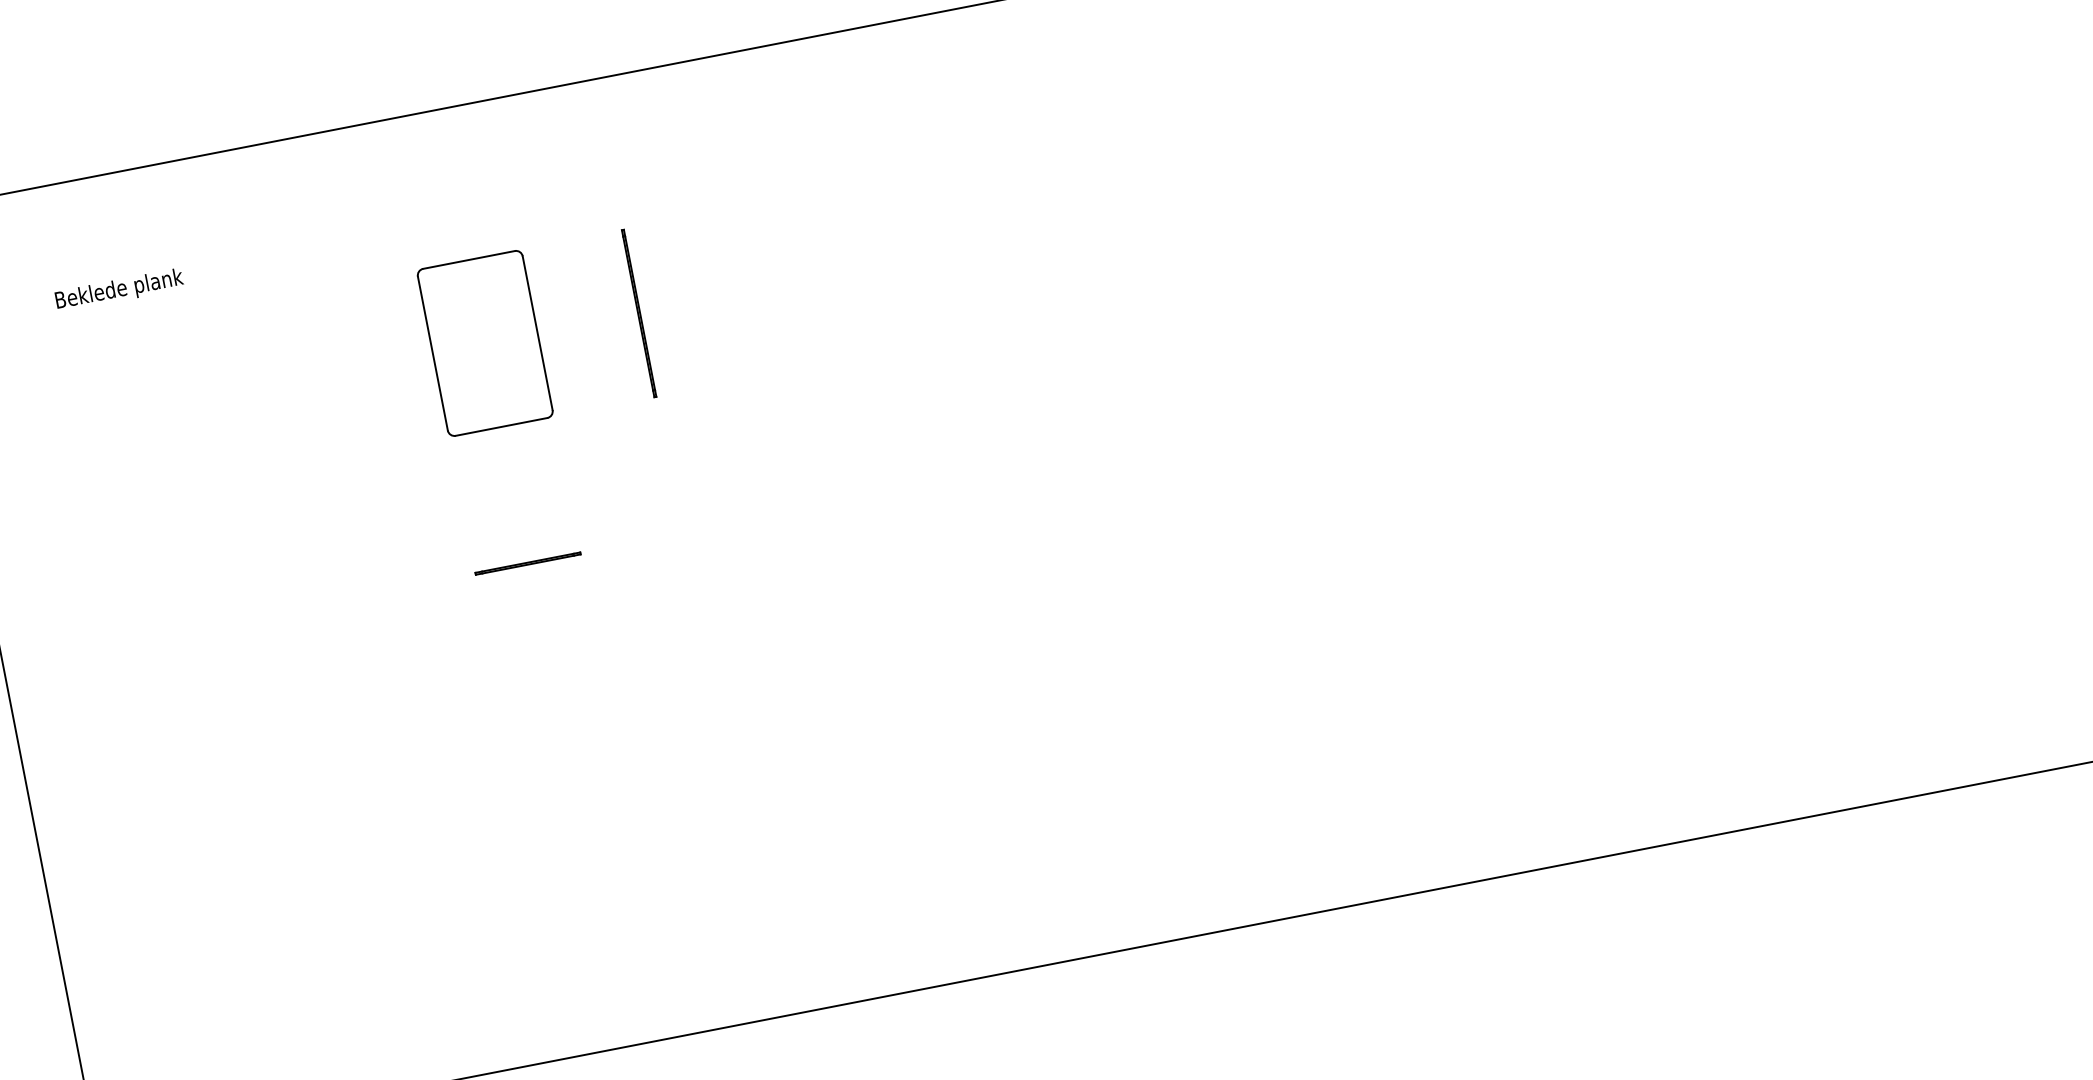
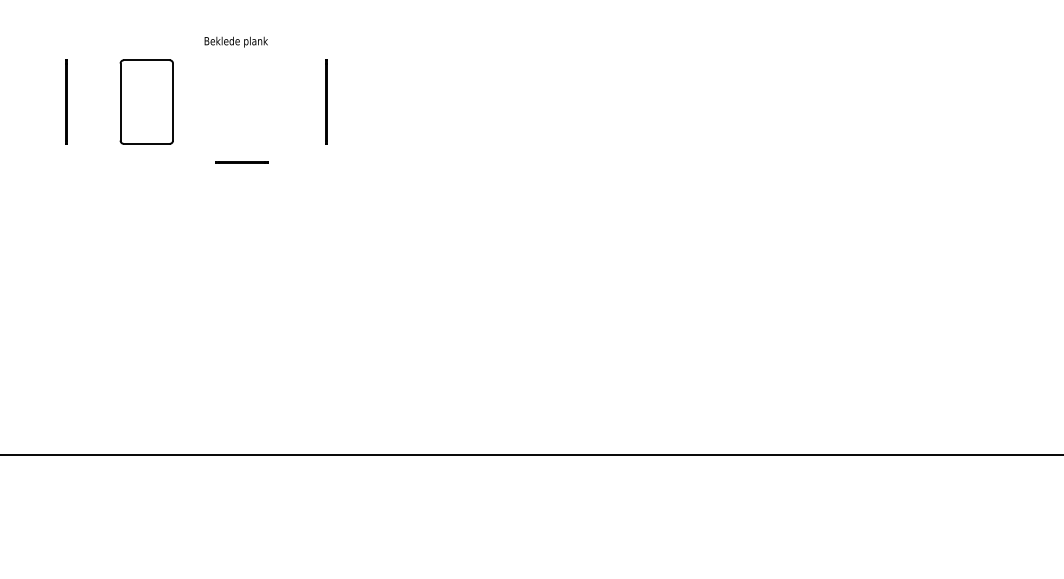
text: (117, 289) -> (235, 41), moved
part: (484, 342) -> (146, 101), moved
line: (119, 413) -> (66, 101), added
line: (527, 564) -> (241, 162), moved

